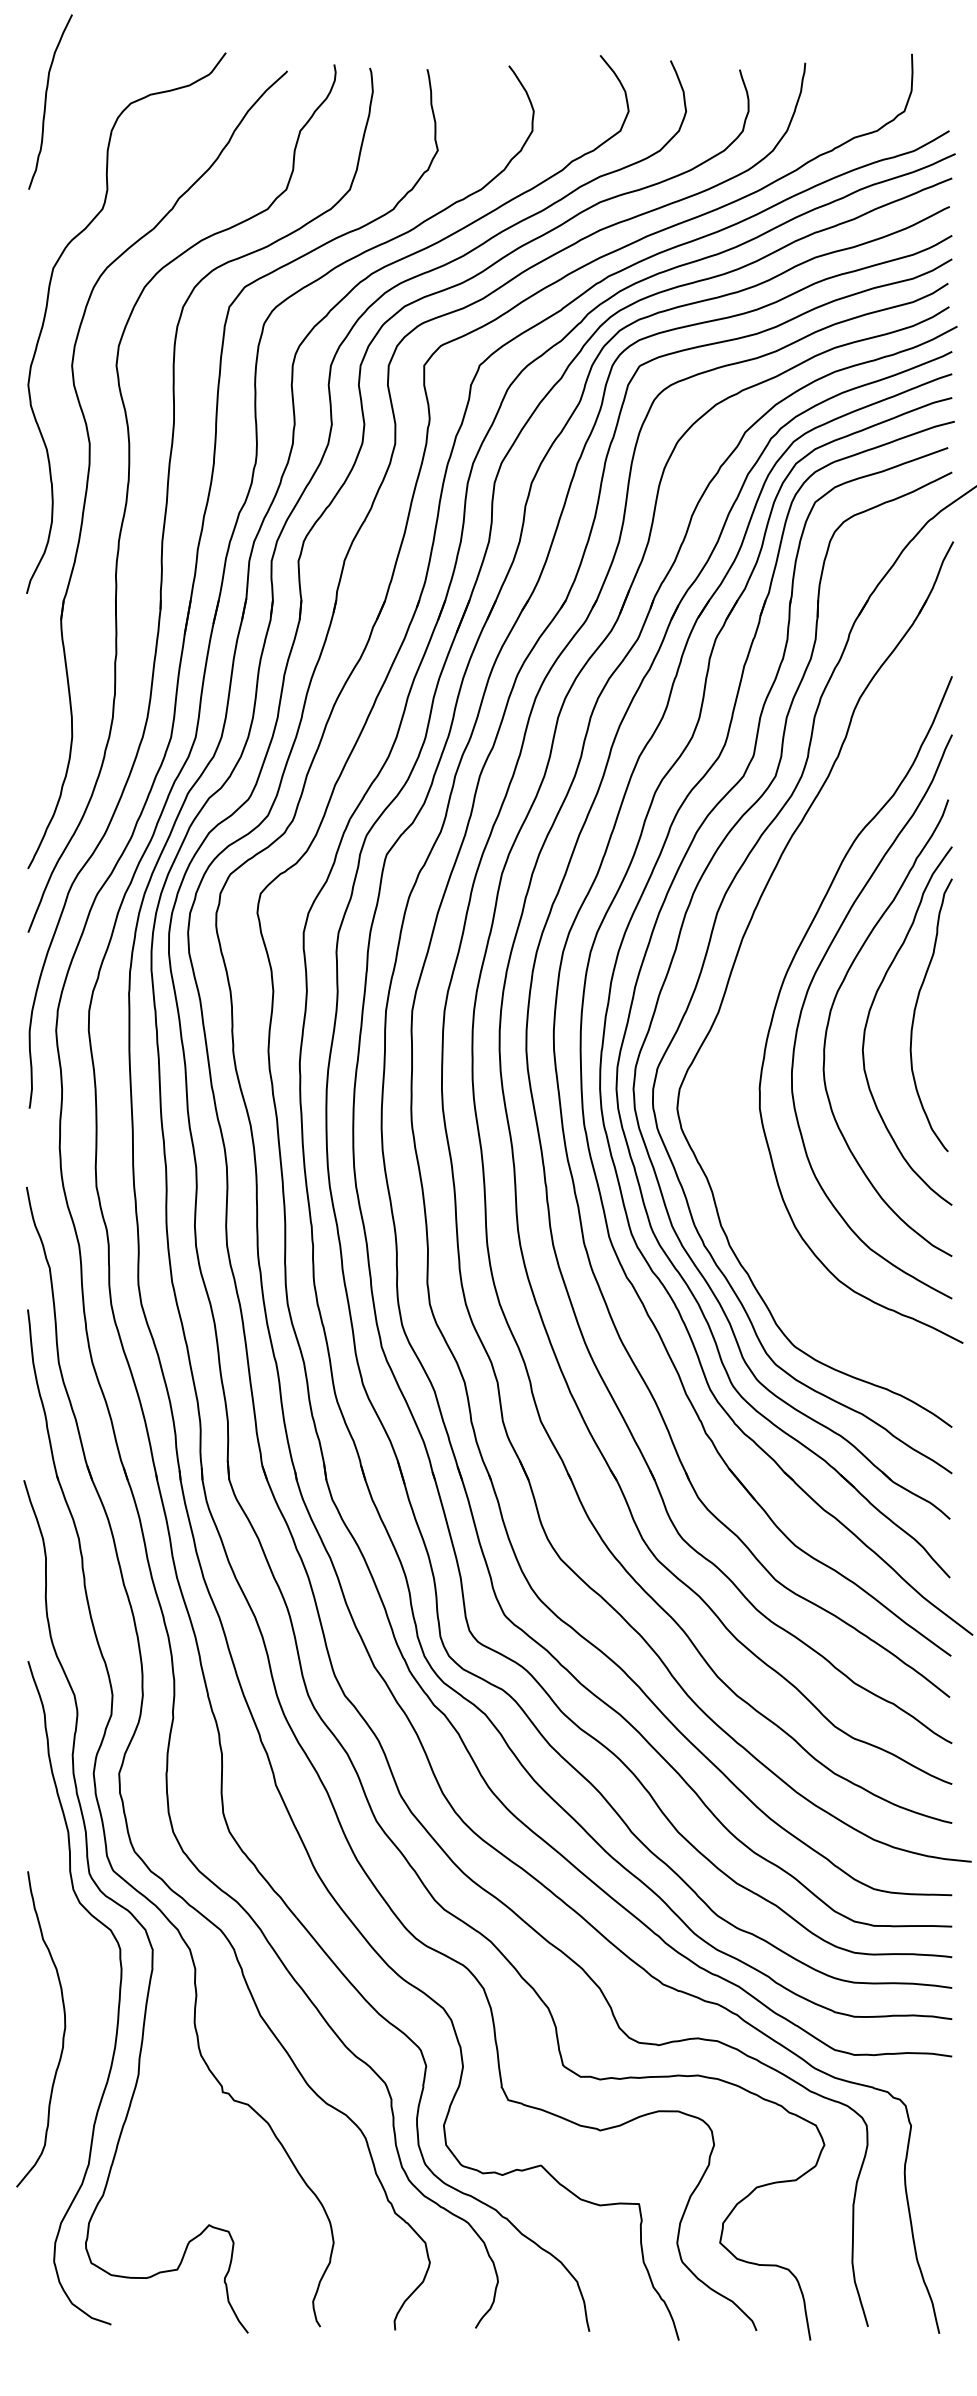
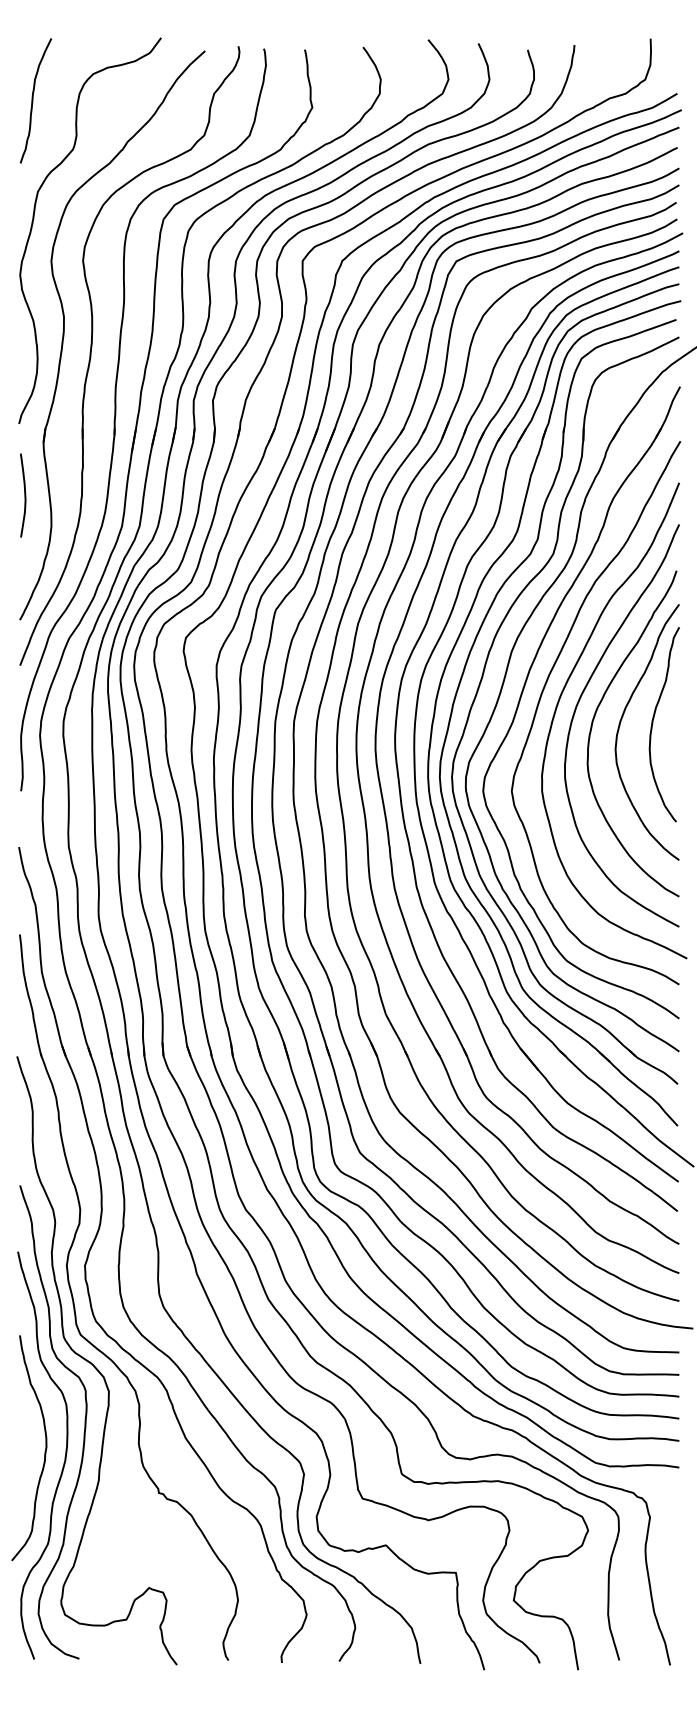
curve: (46, 101) -> (33, 100), moved
curve: (34, 693) -> (24, 495), added
curve: (759, 975) -> (541, 696), added
curve: (90, 2045) -> (64, 1459), added

